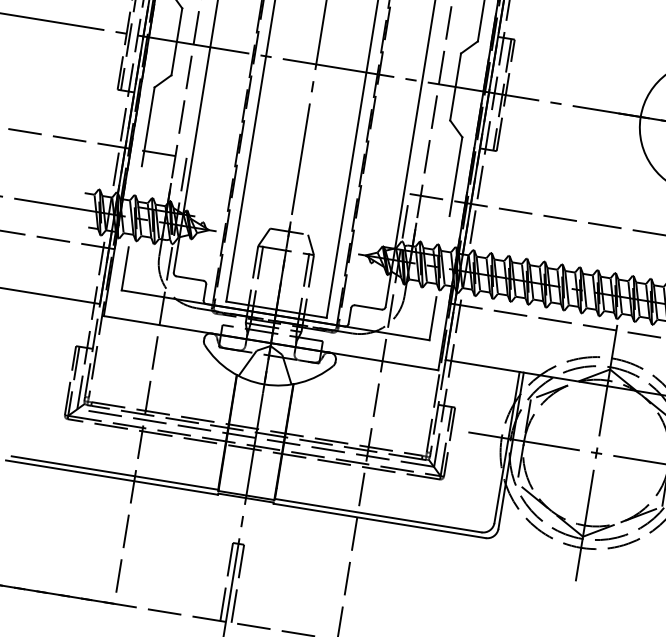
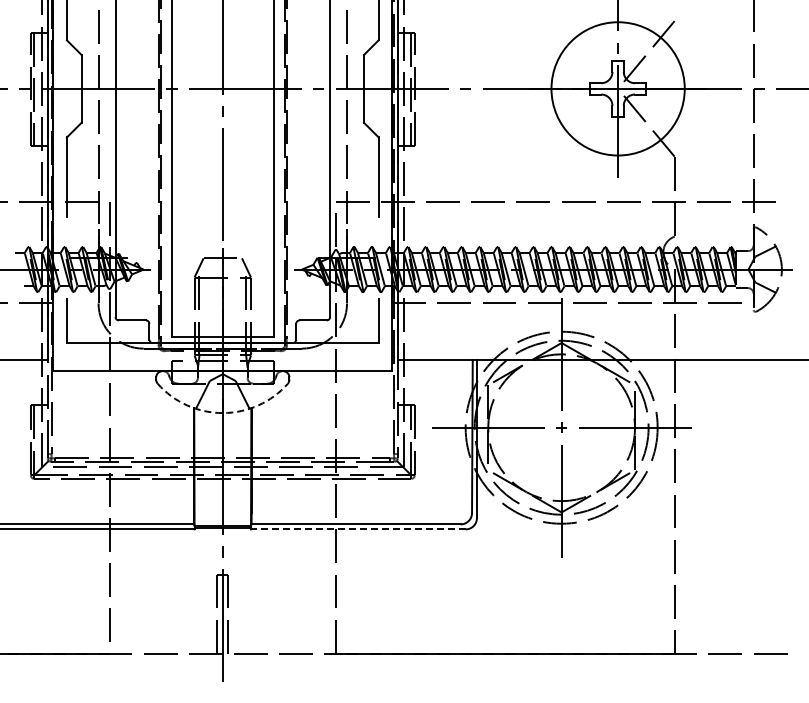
arc: (264, 384) -> (222, 413), solid -> dashed
line: (378, 520) -> (357, 529), solid -> dashed

